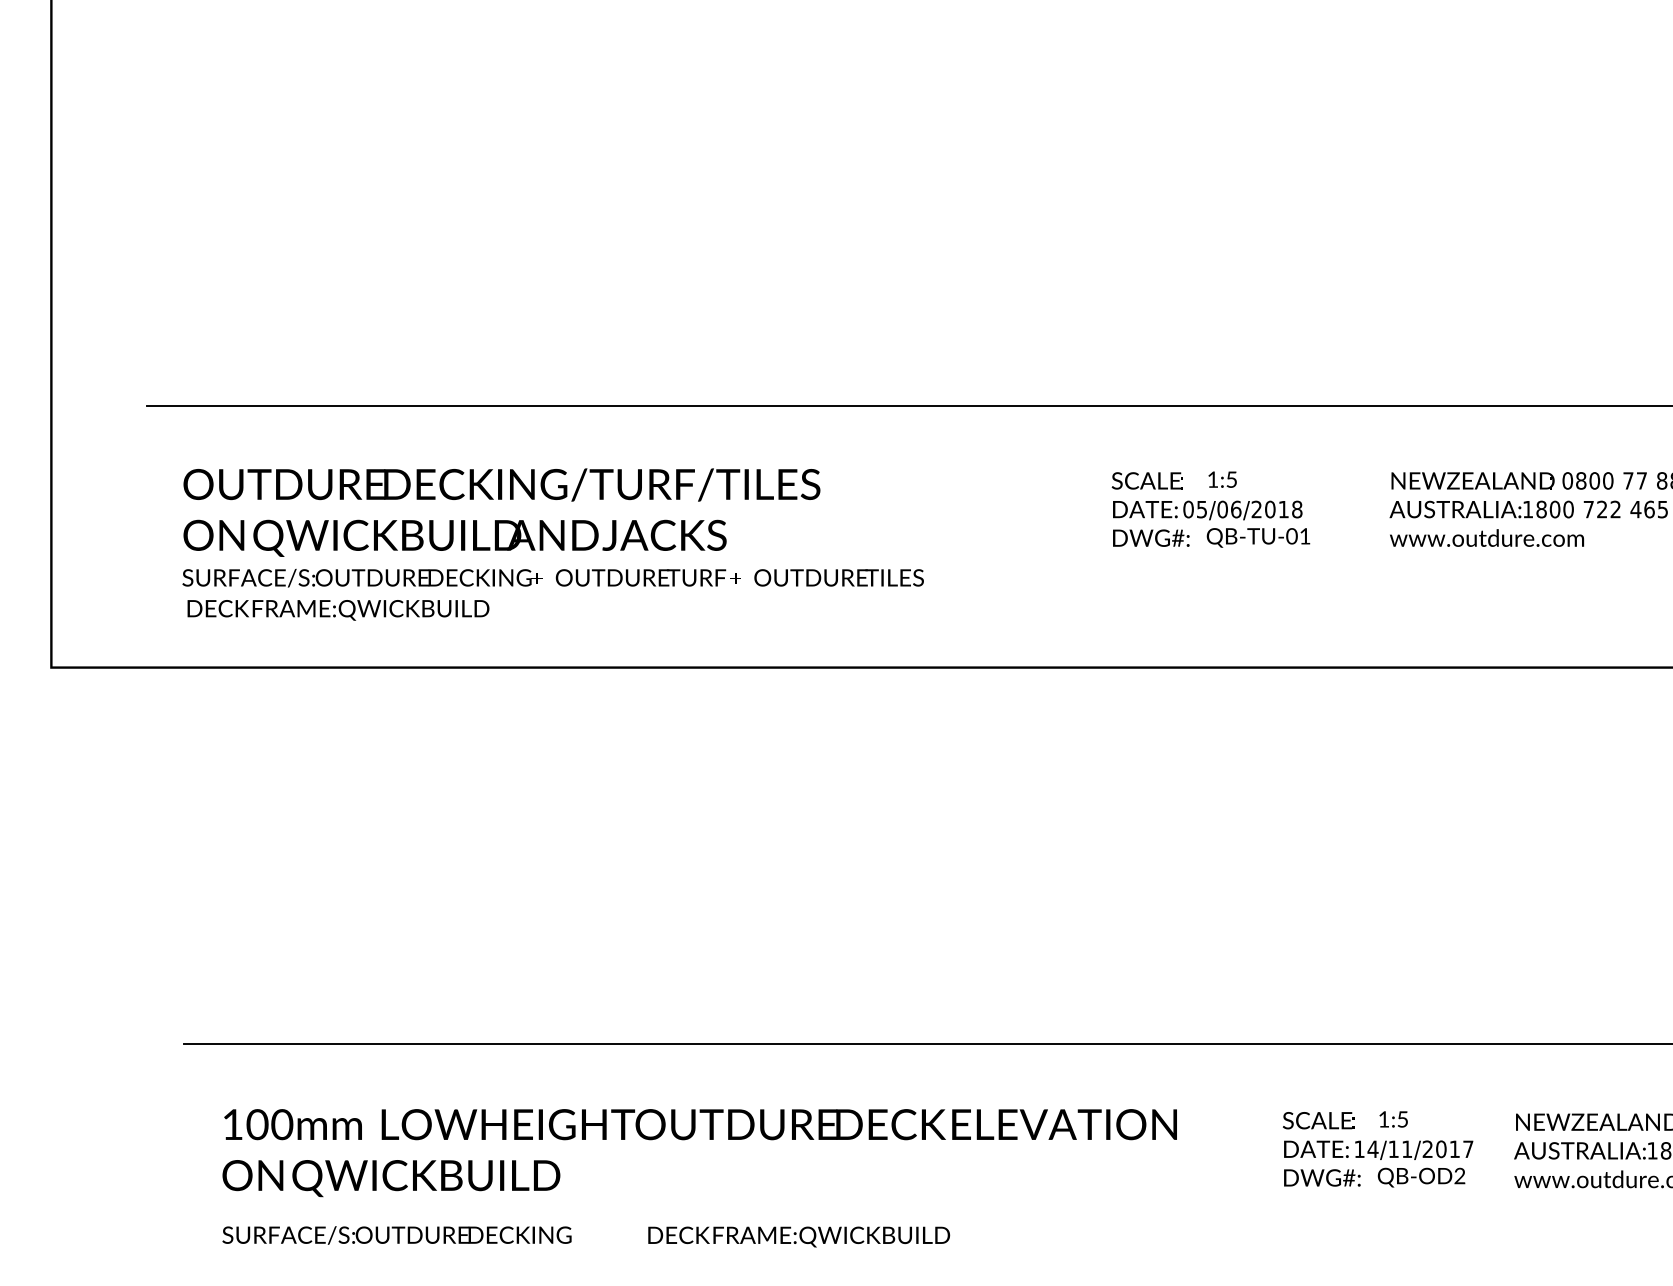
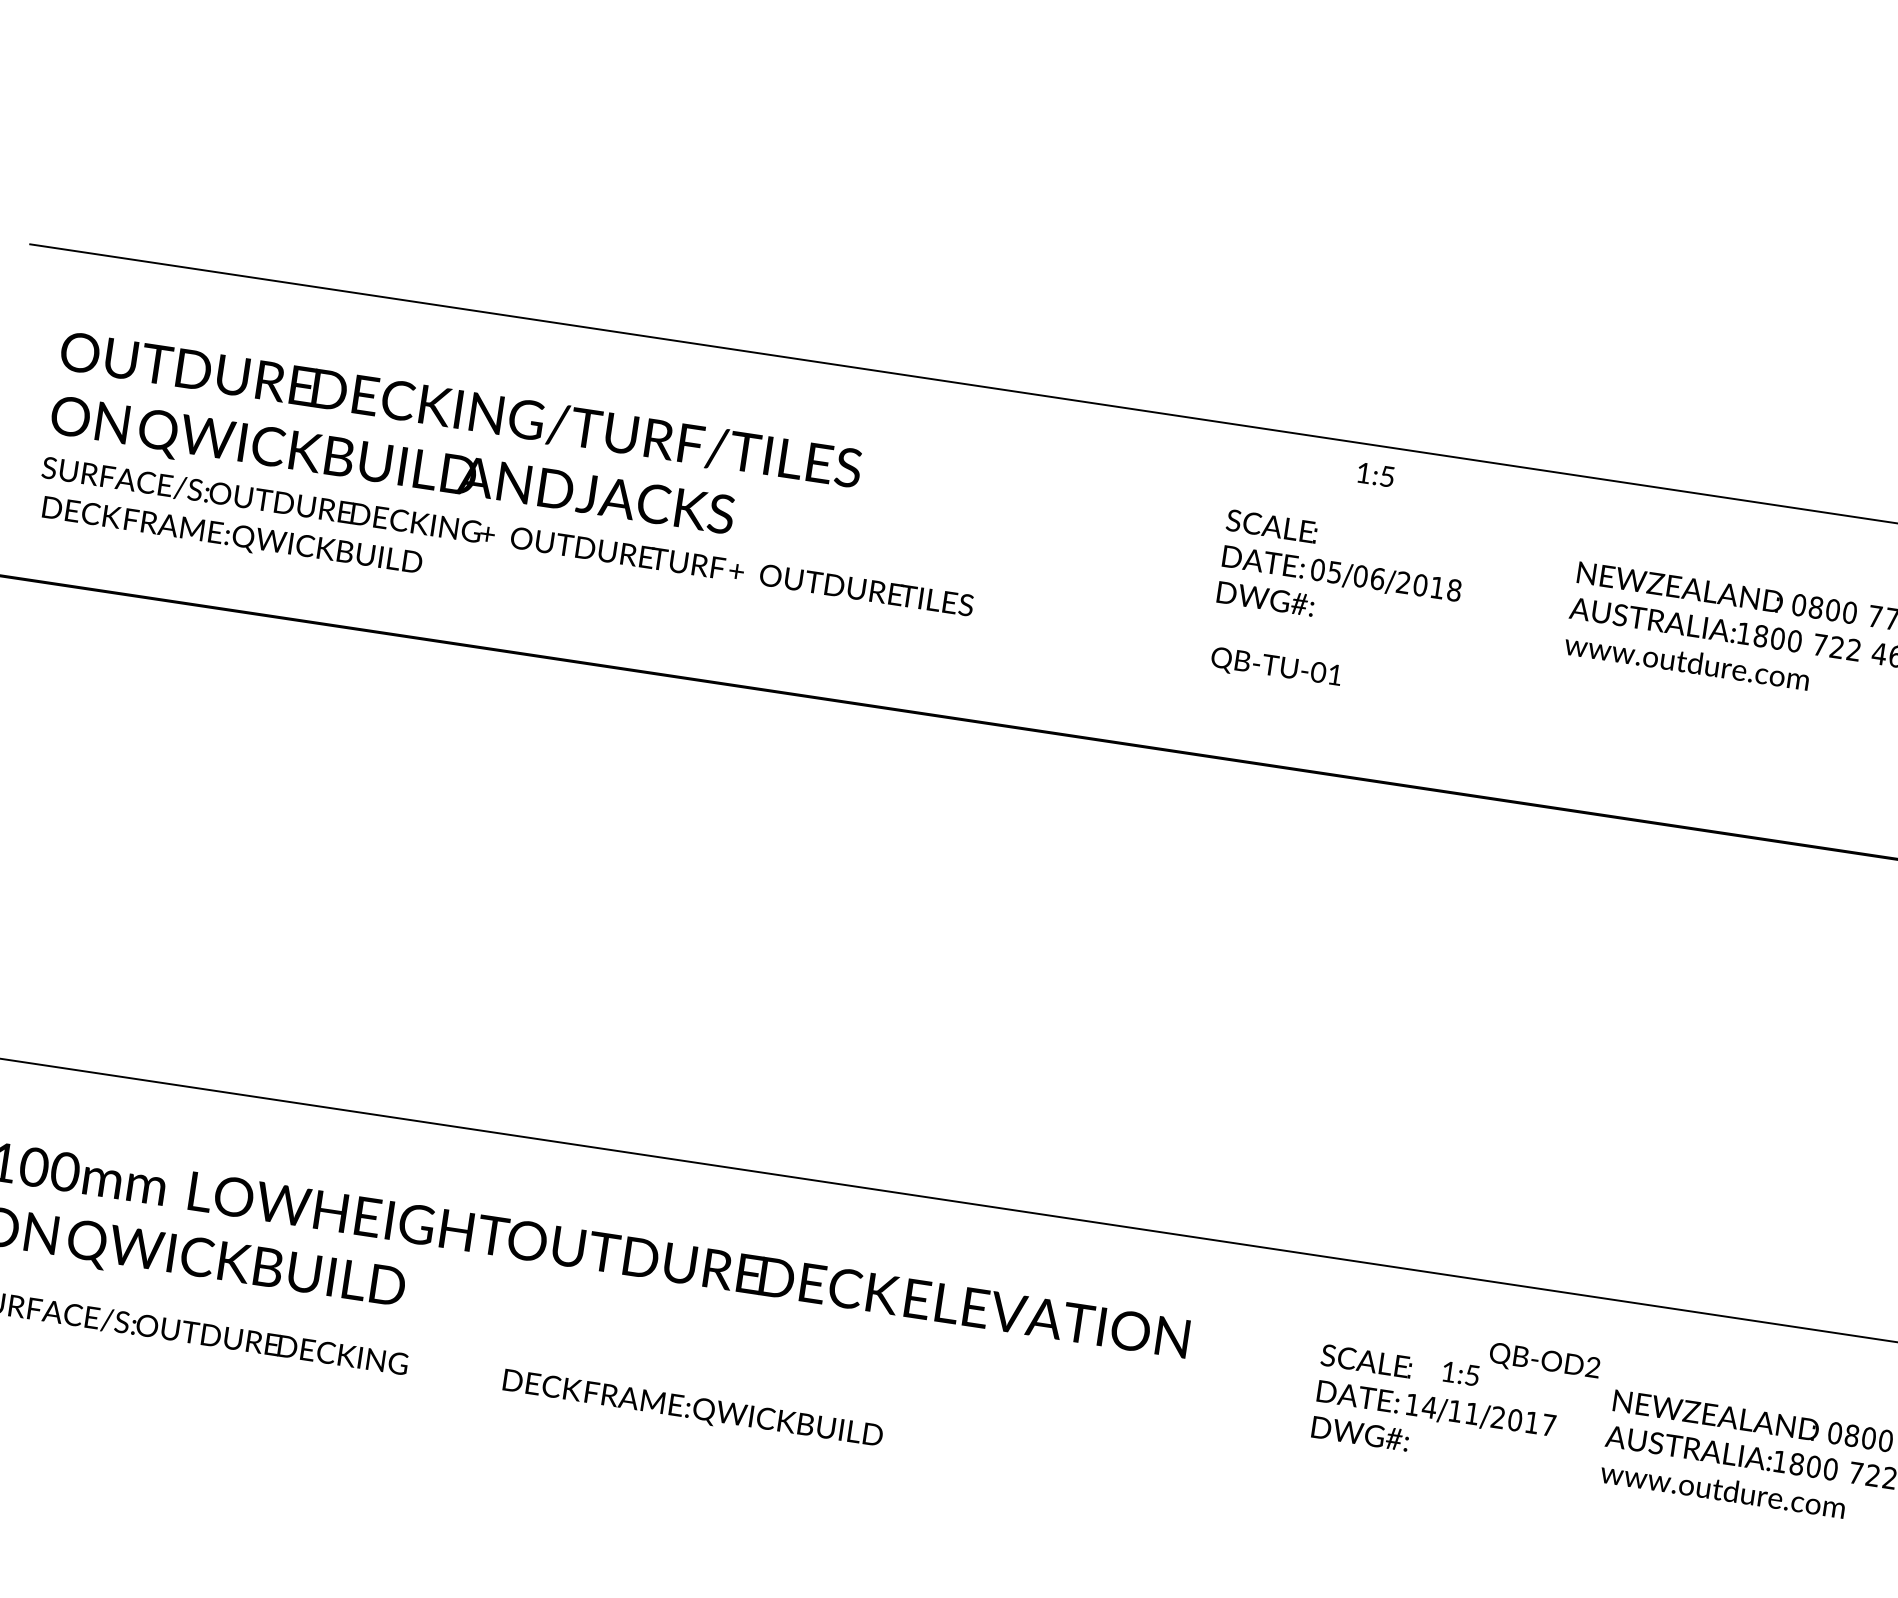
text: (1222, 479) -> (1375, 474), moved
text: (1258, 537) -> (1276, 667), moved
text: (1421, 1177) -> (1544, 1361), moved

